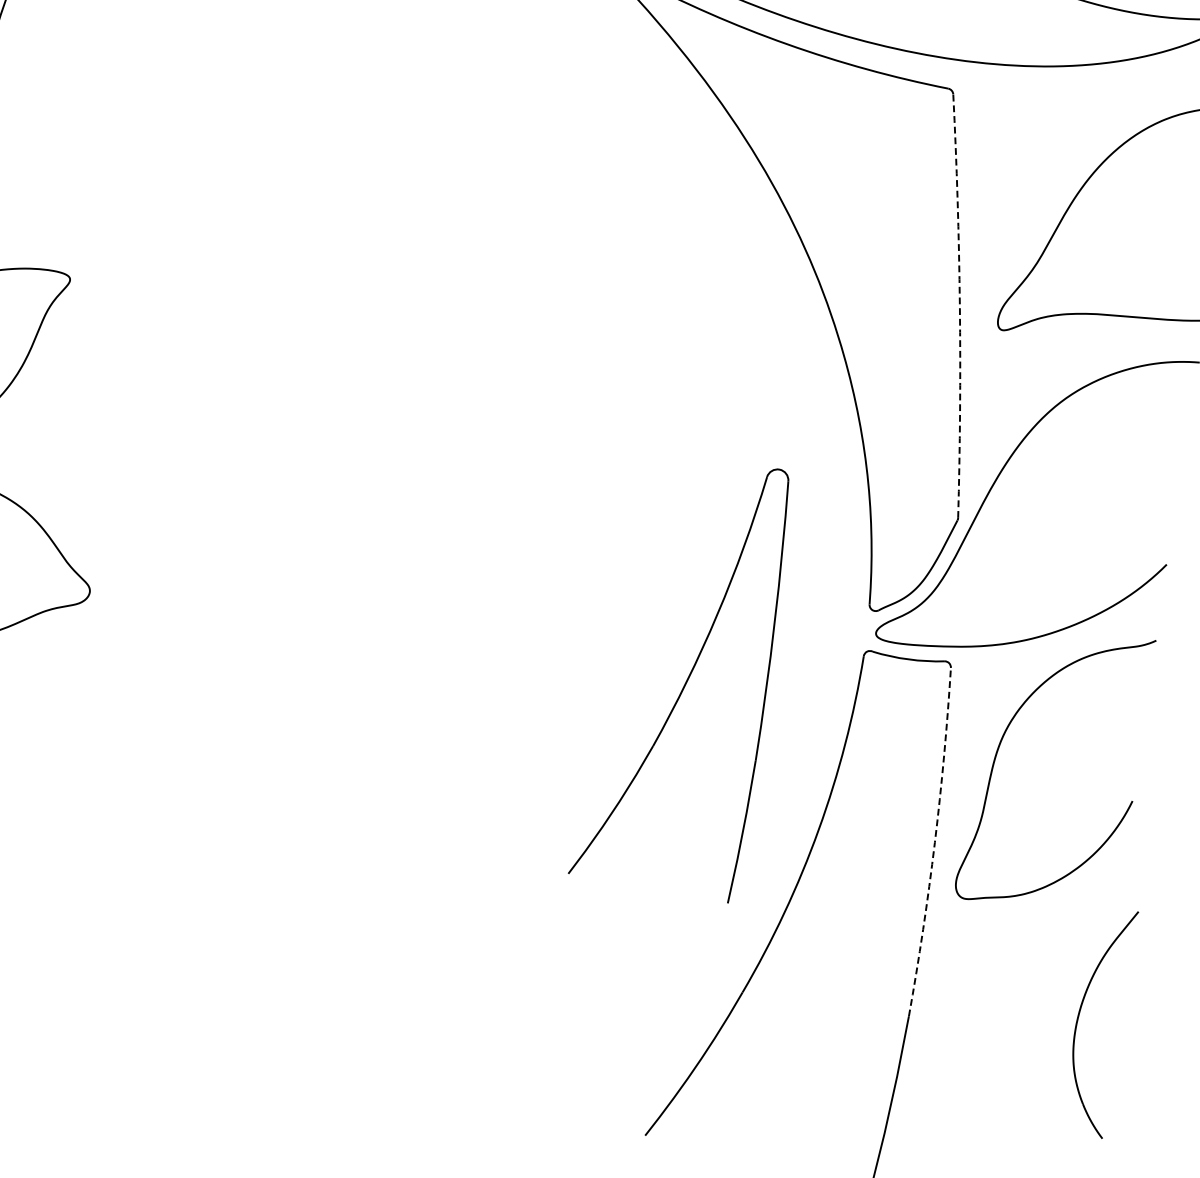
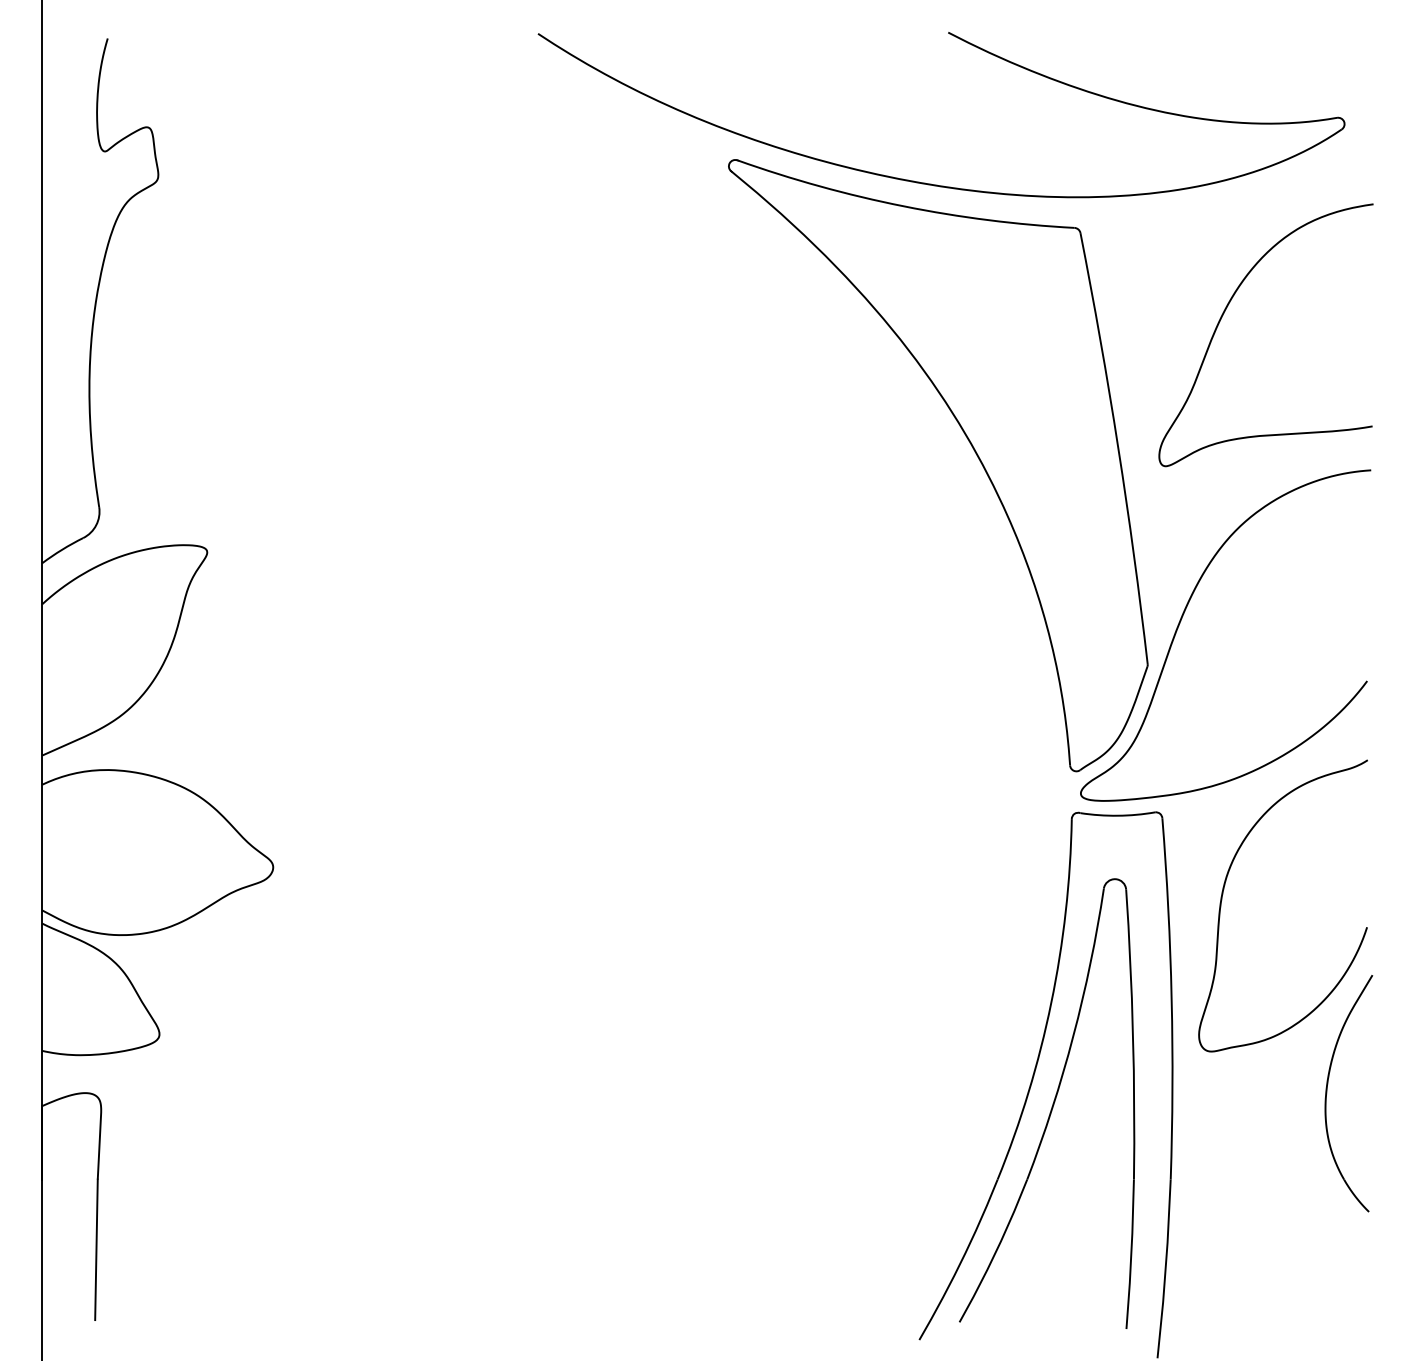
arc: (960, 305) -> (1118, 447), dashed -> solid
part: (683, 675) -> (1047, 1103), moved
arc: (934, 842) -> (1171, 998), dashed -> solid
part: (1078, 1019) -> (1327, 1093), moved

